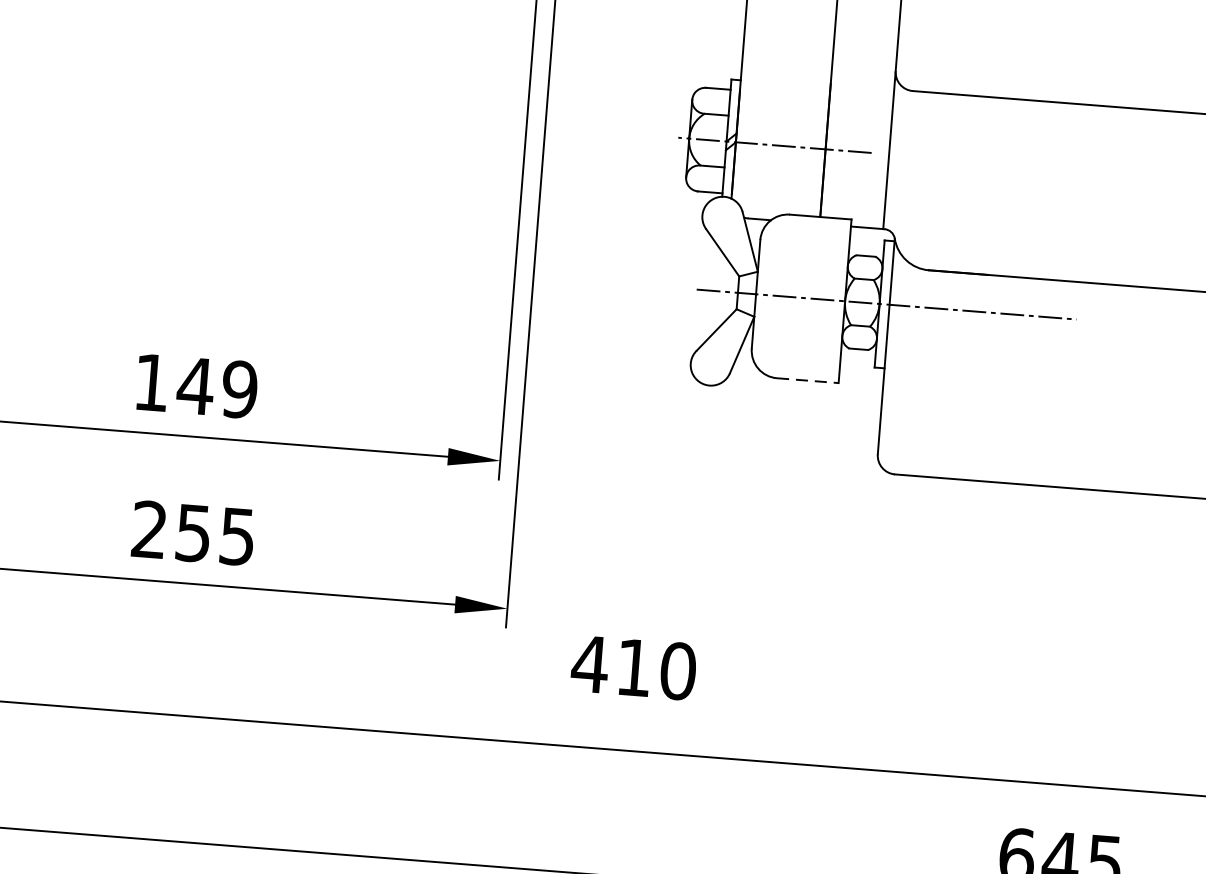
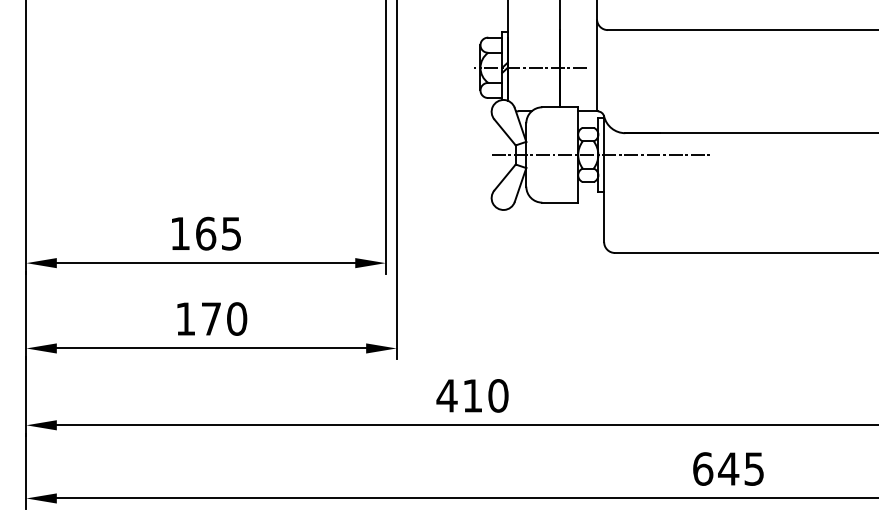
line: (808, 380) -> (560, 202), dashed -> solid
text: (217, 387) -> (218, 233), 149 -> 165
text: (193, 532) -> (211, 318), 255 -> 170
text: (633, 667) -> (472, 395), moved

